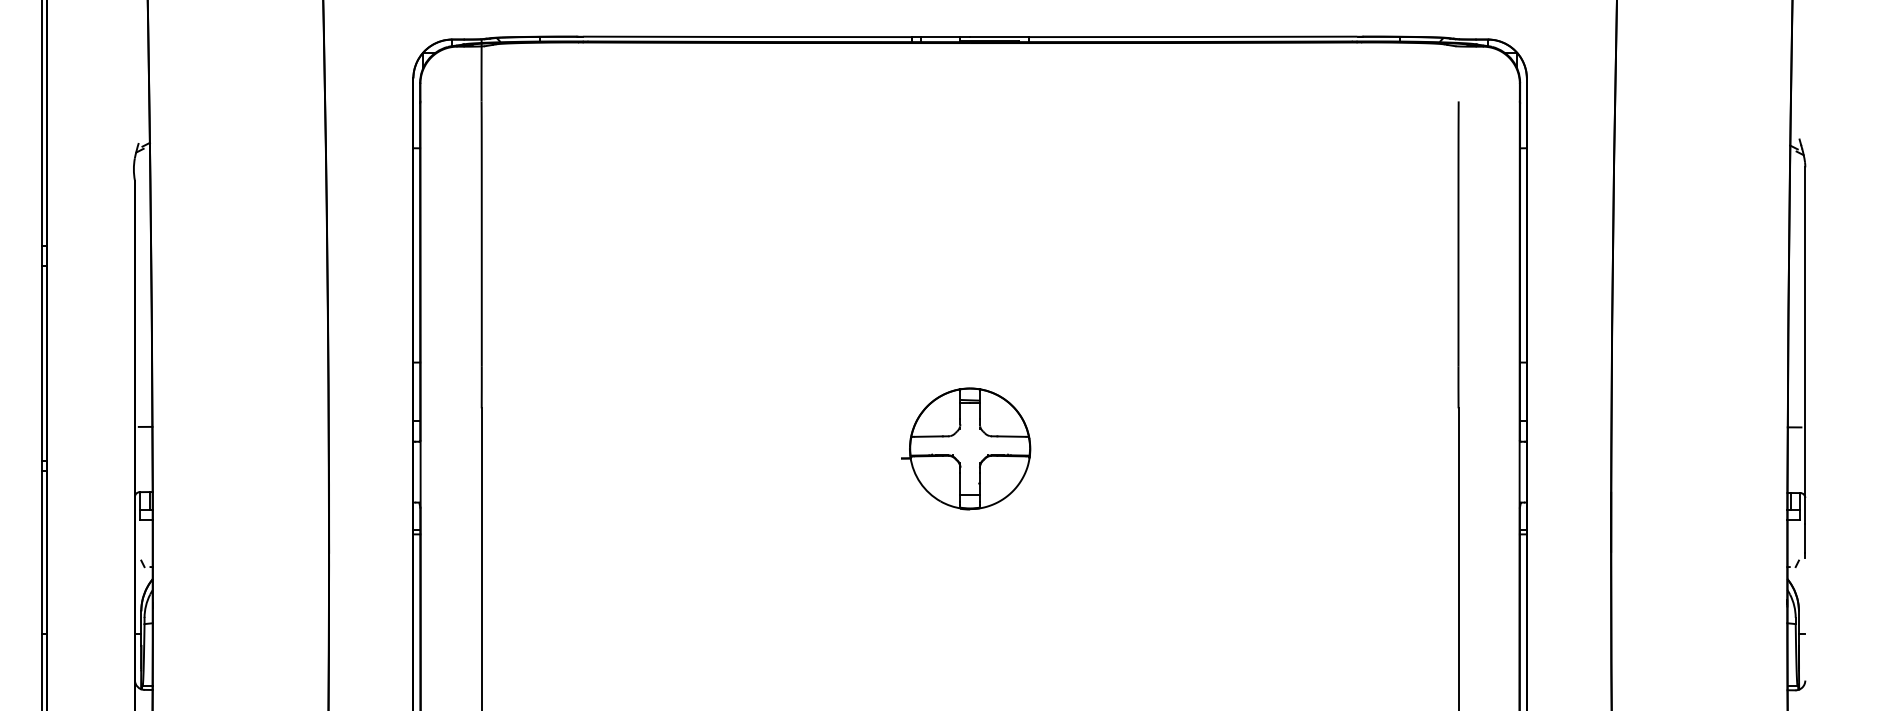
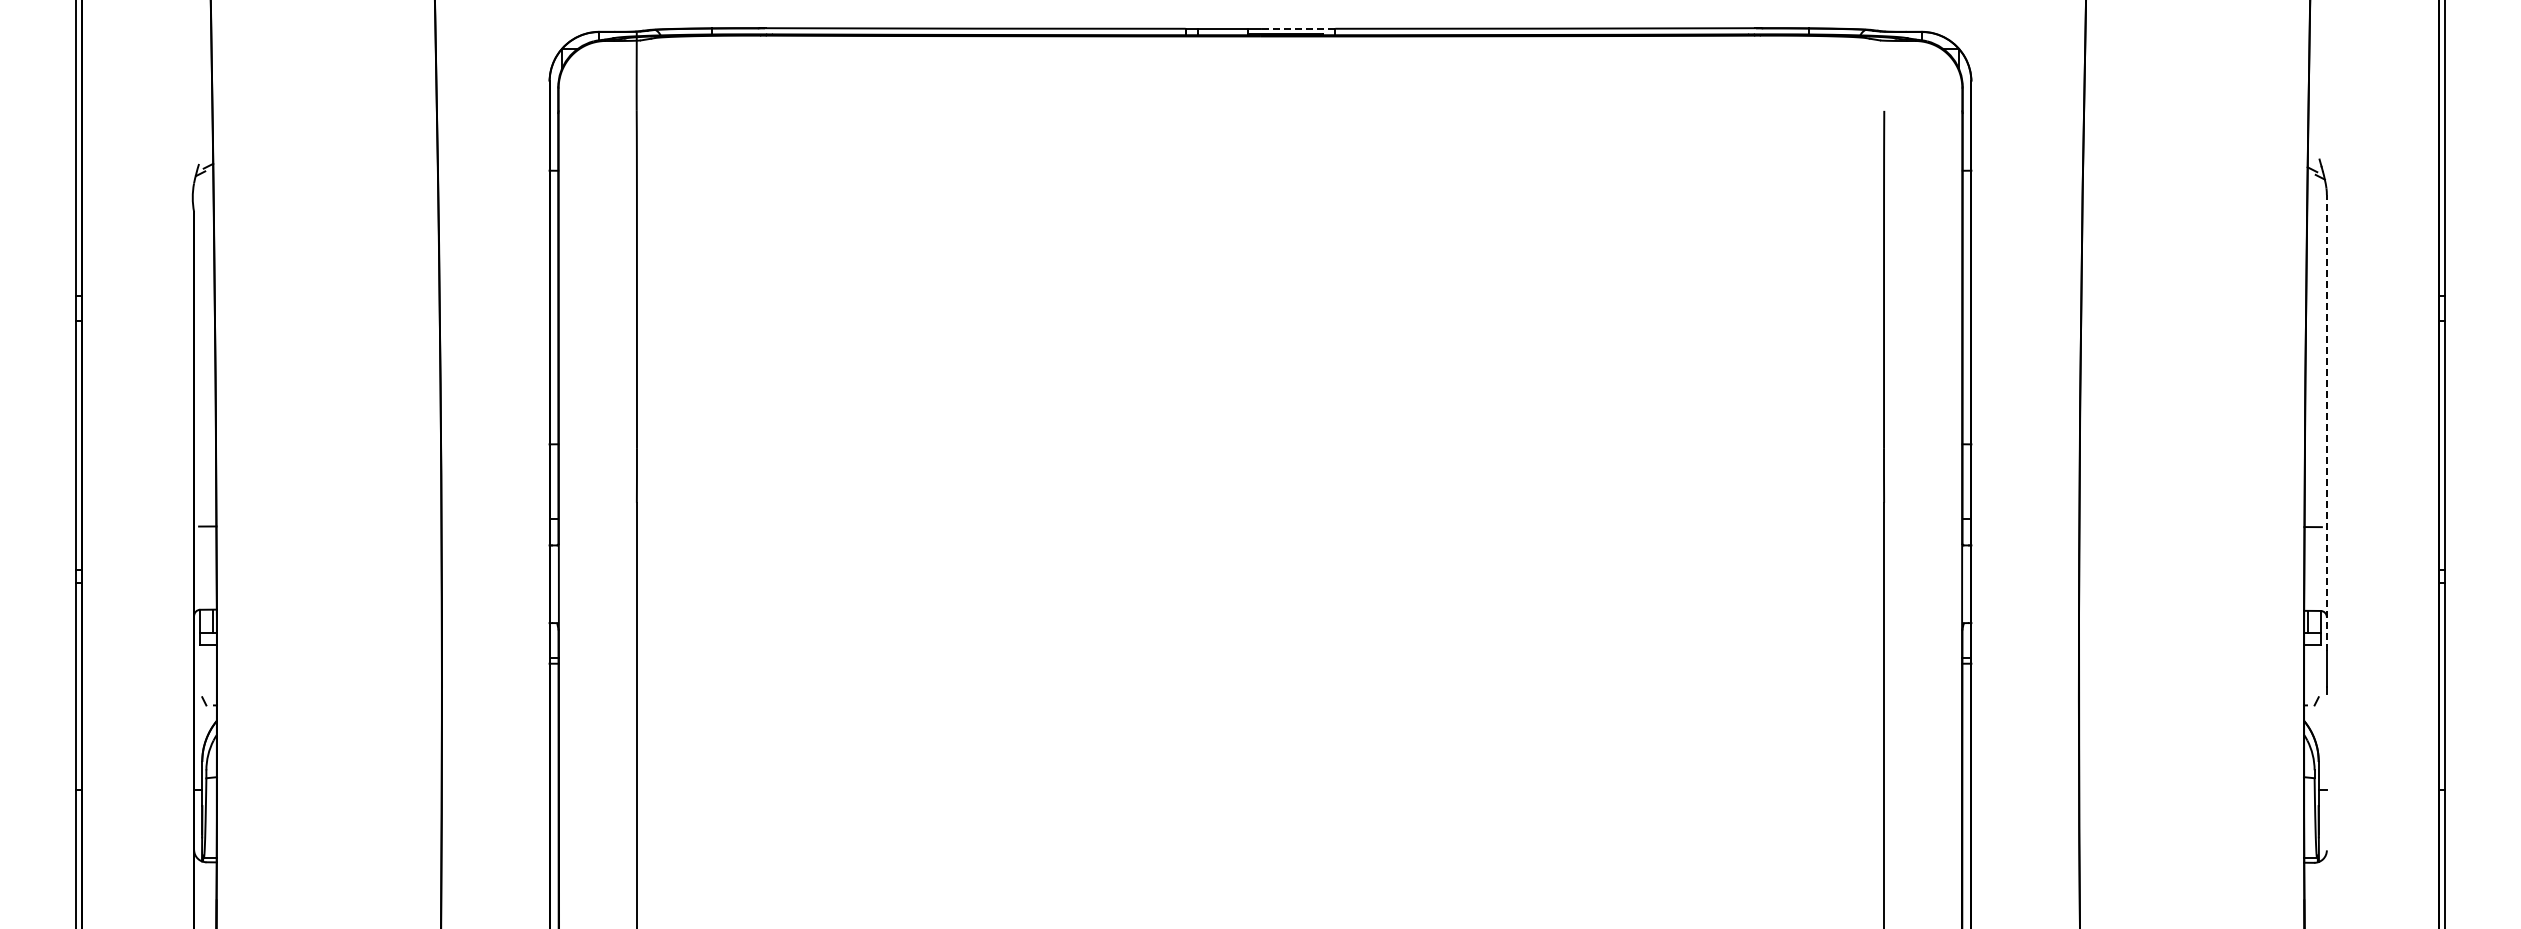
line: (999, 36) -> (1297, 28), solid -> dashed
line: (1805, 346) -> (2326, 423), solid -> dashed
part: (966, 448) -> (1255, 554), removed

